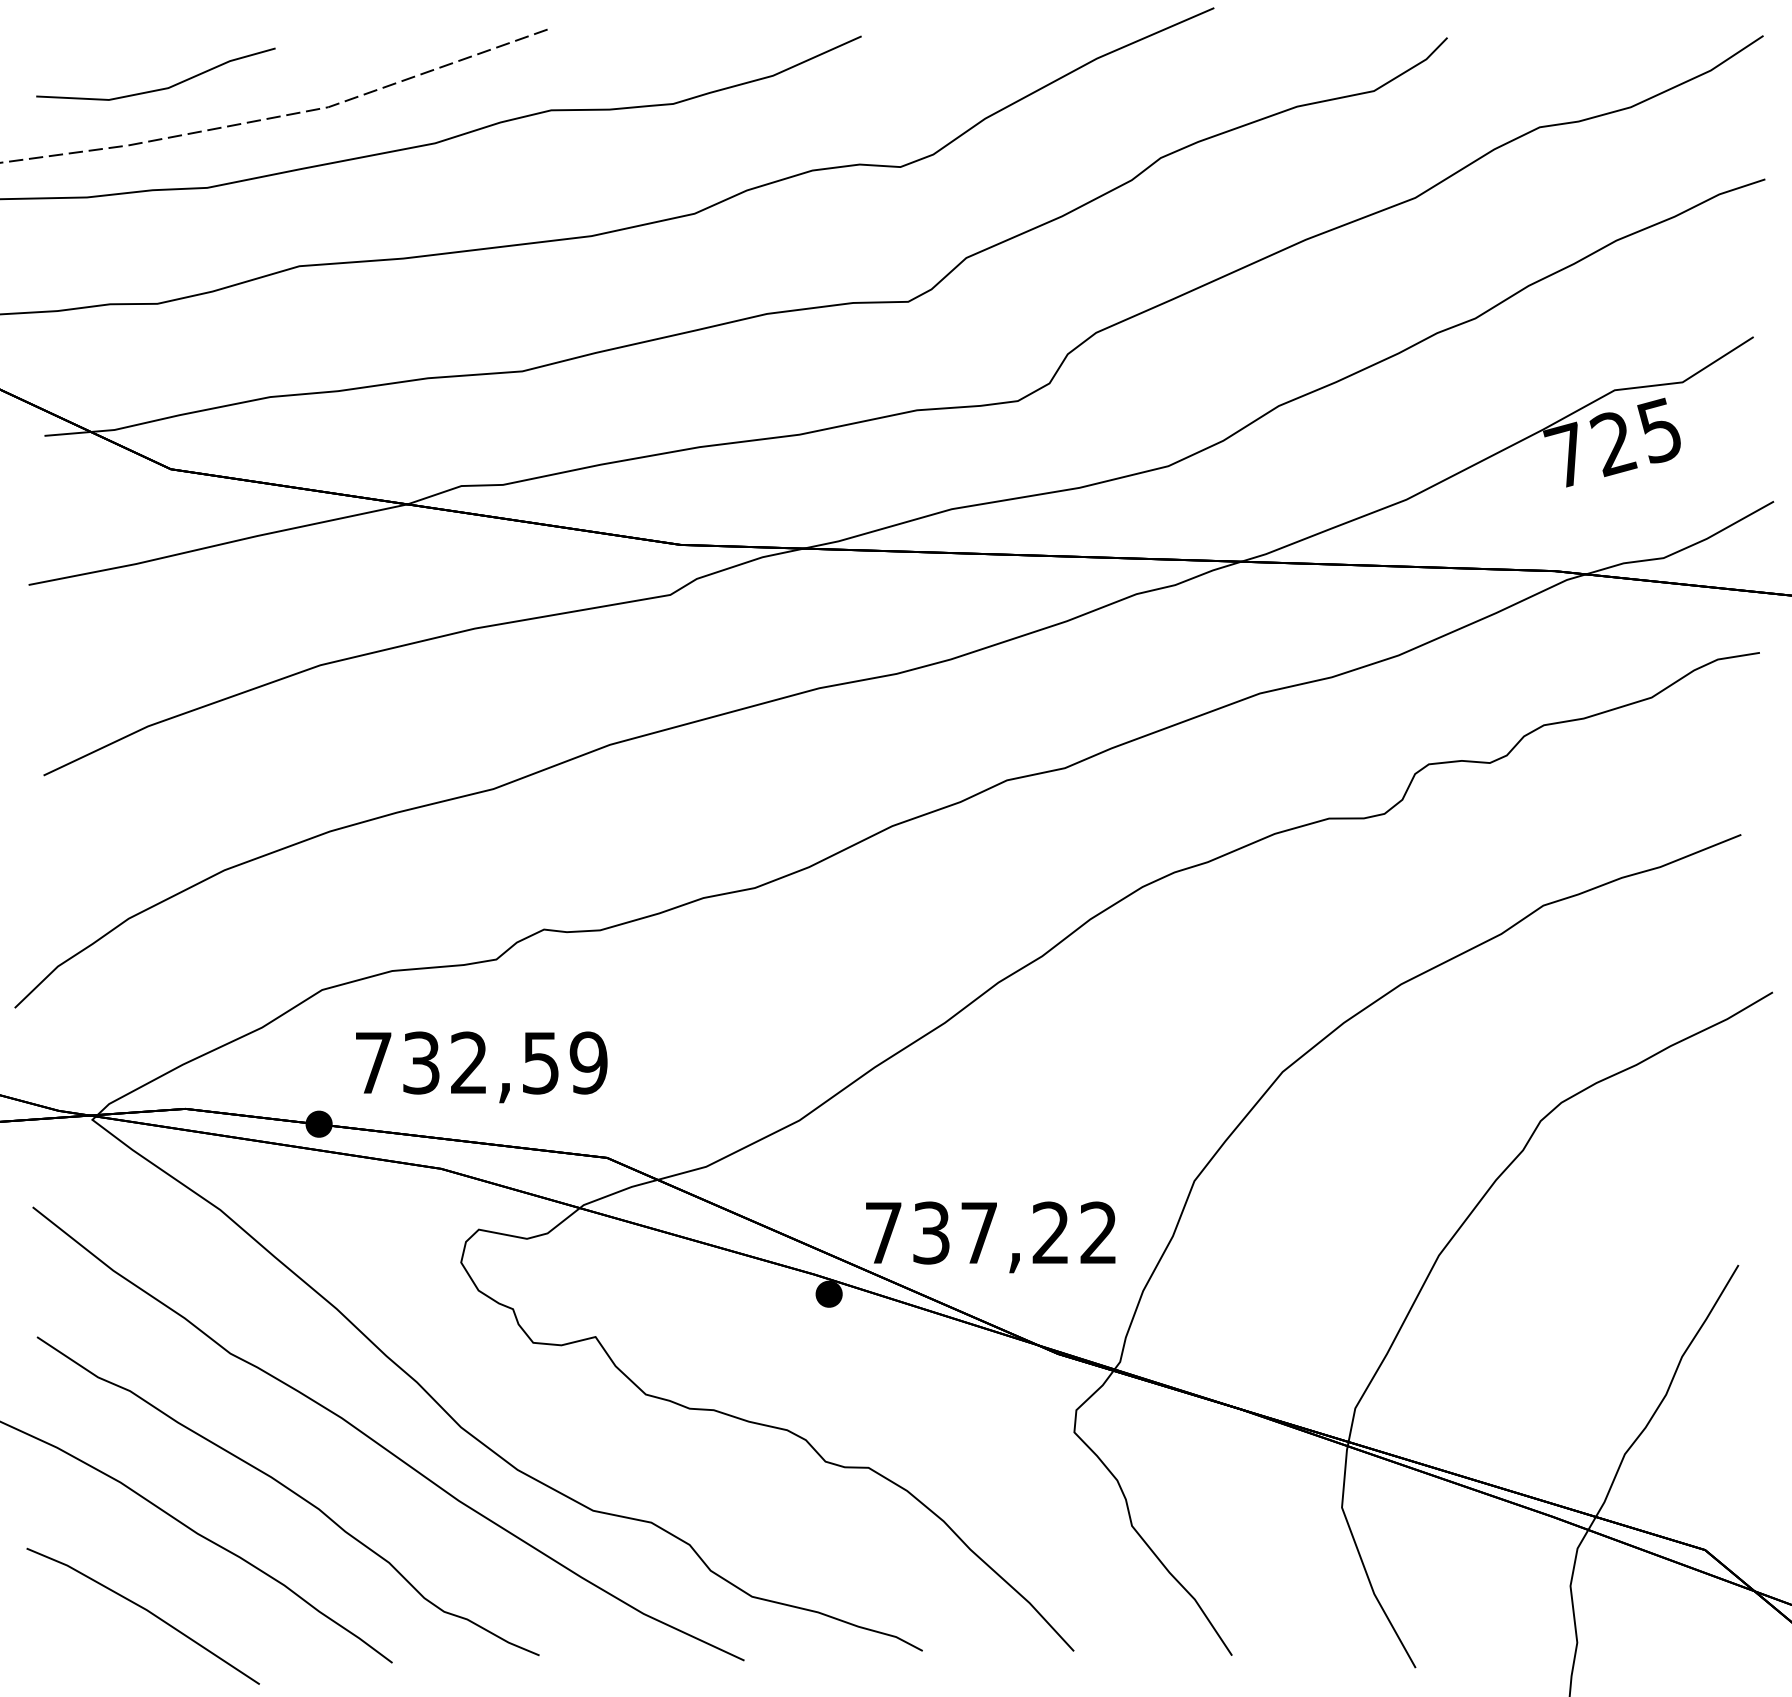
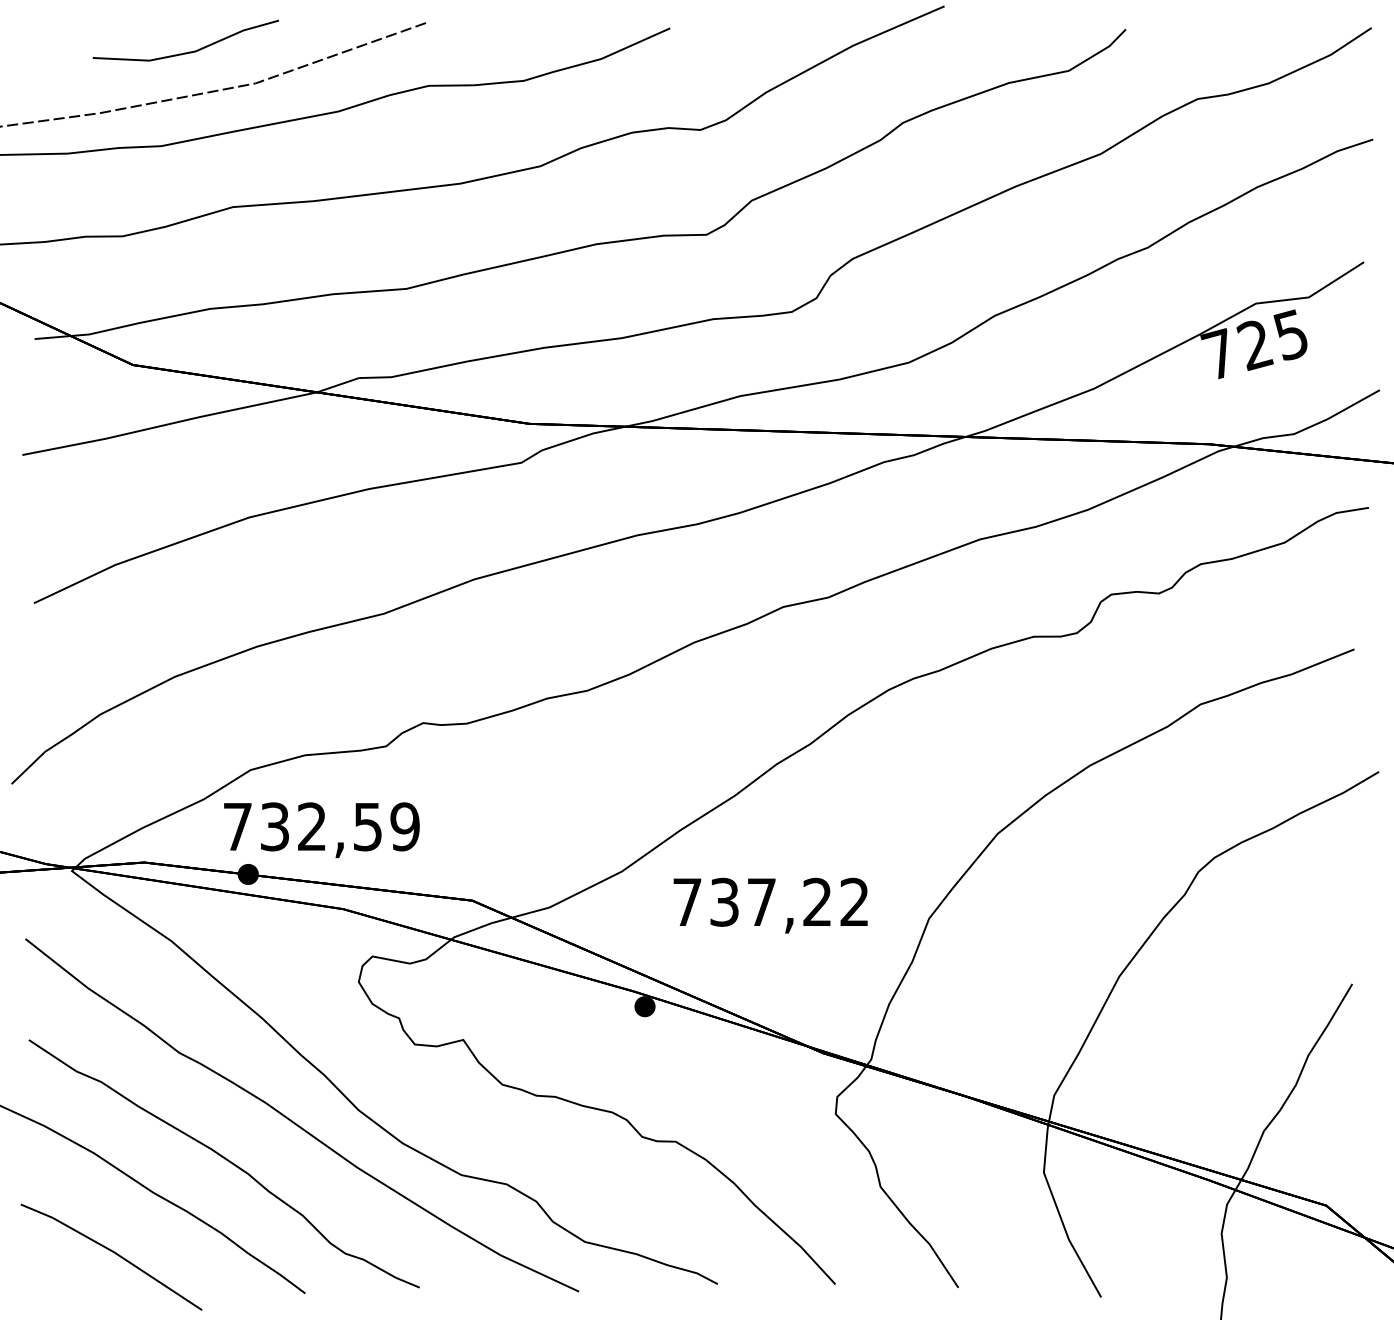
line: (160, 88) -> (189, 51), moved
text: (481, 1067) -> (321, 830), moved
text: (990, 1237) -> (770, 905), moved

